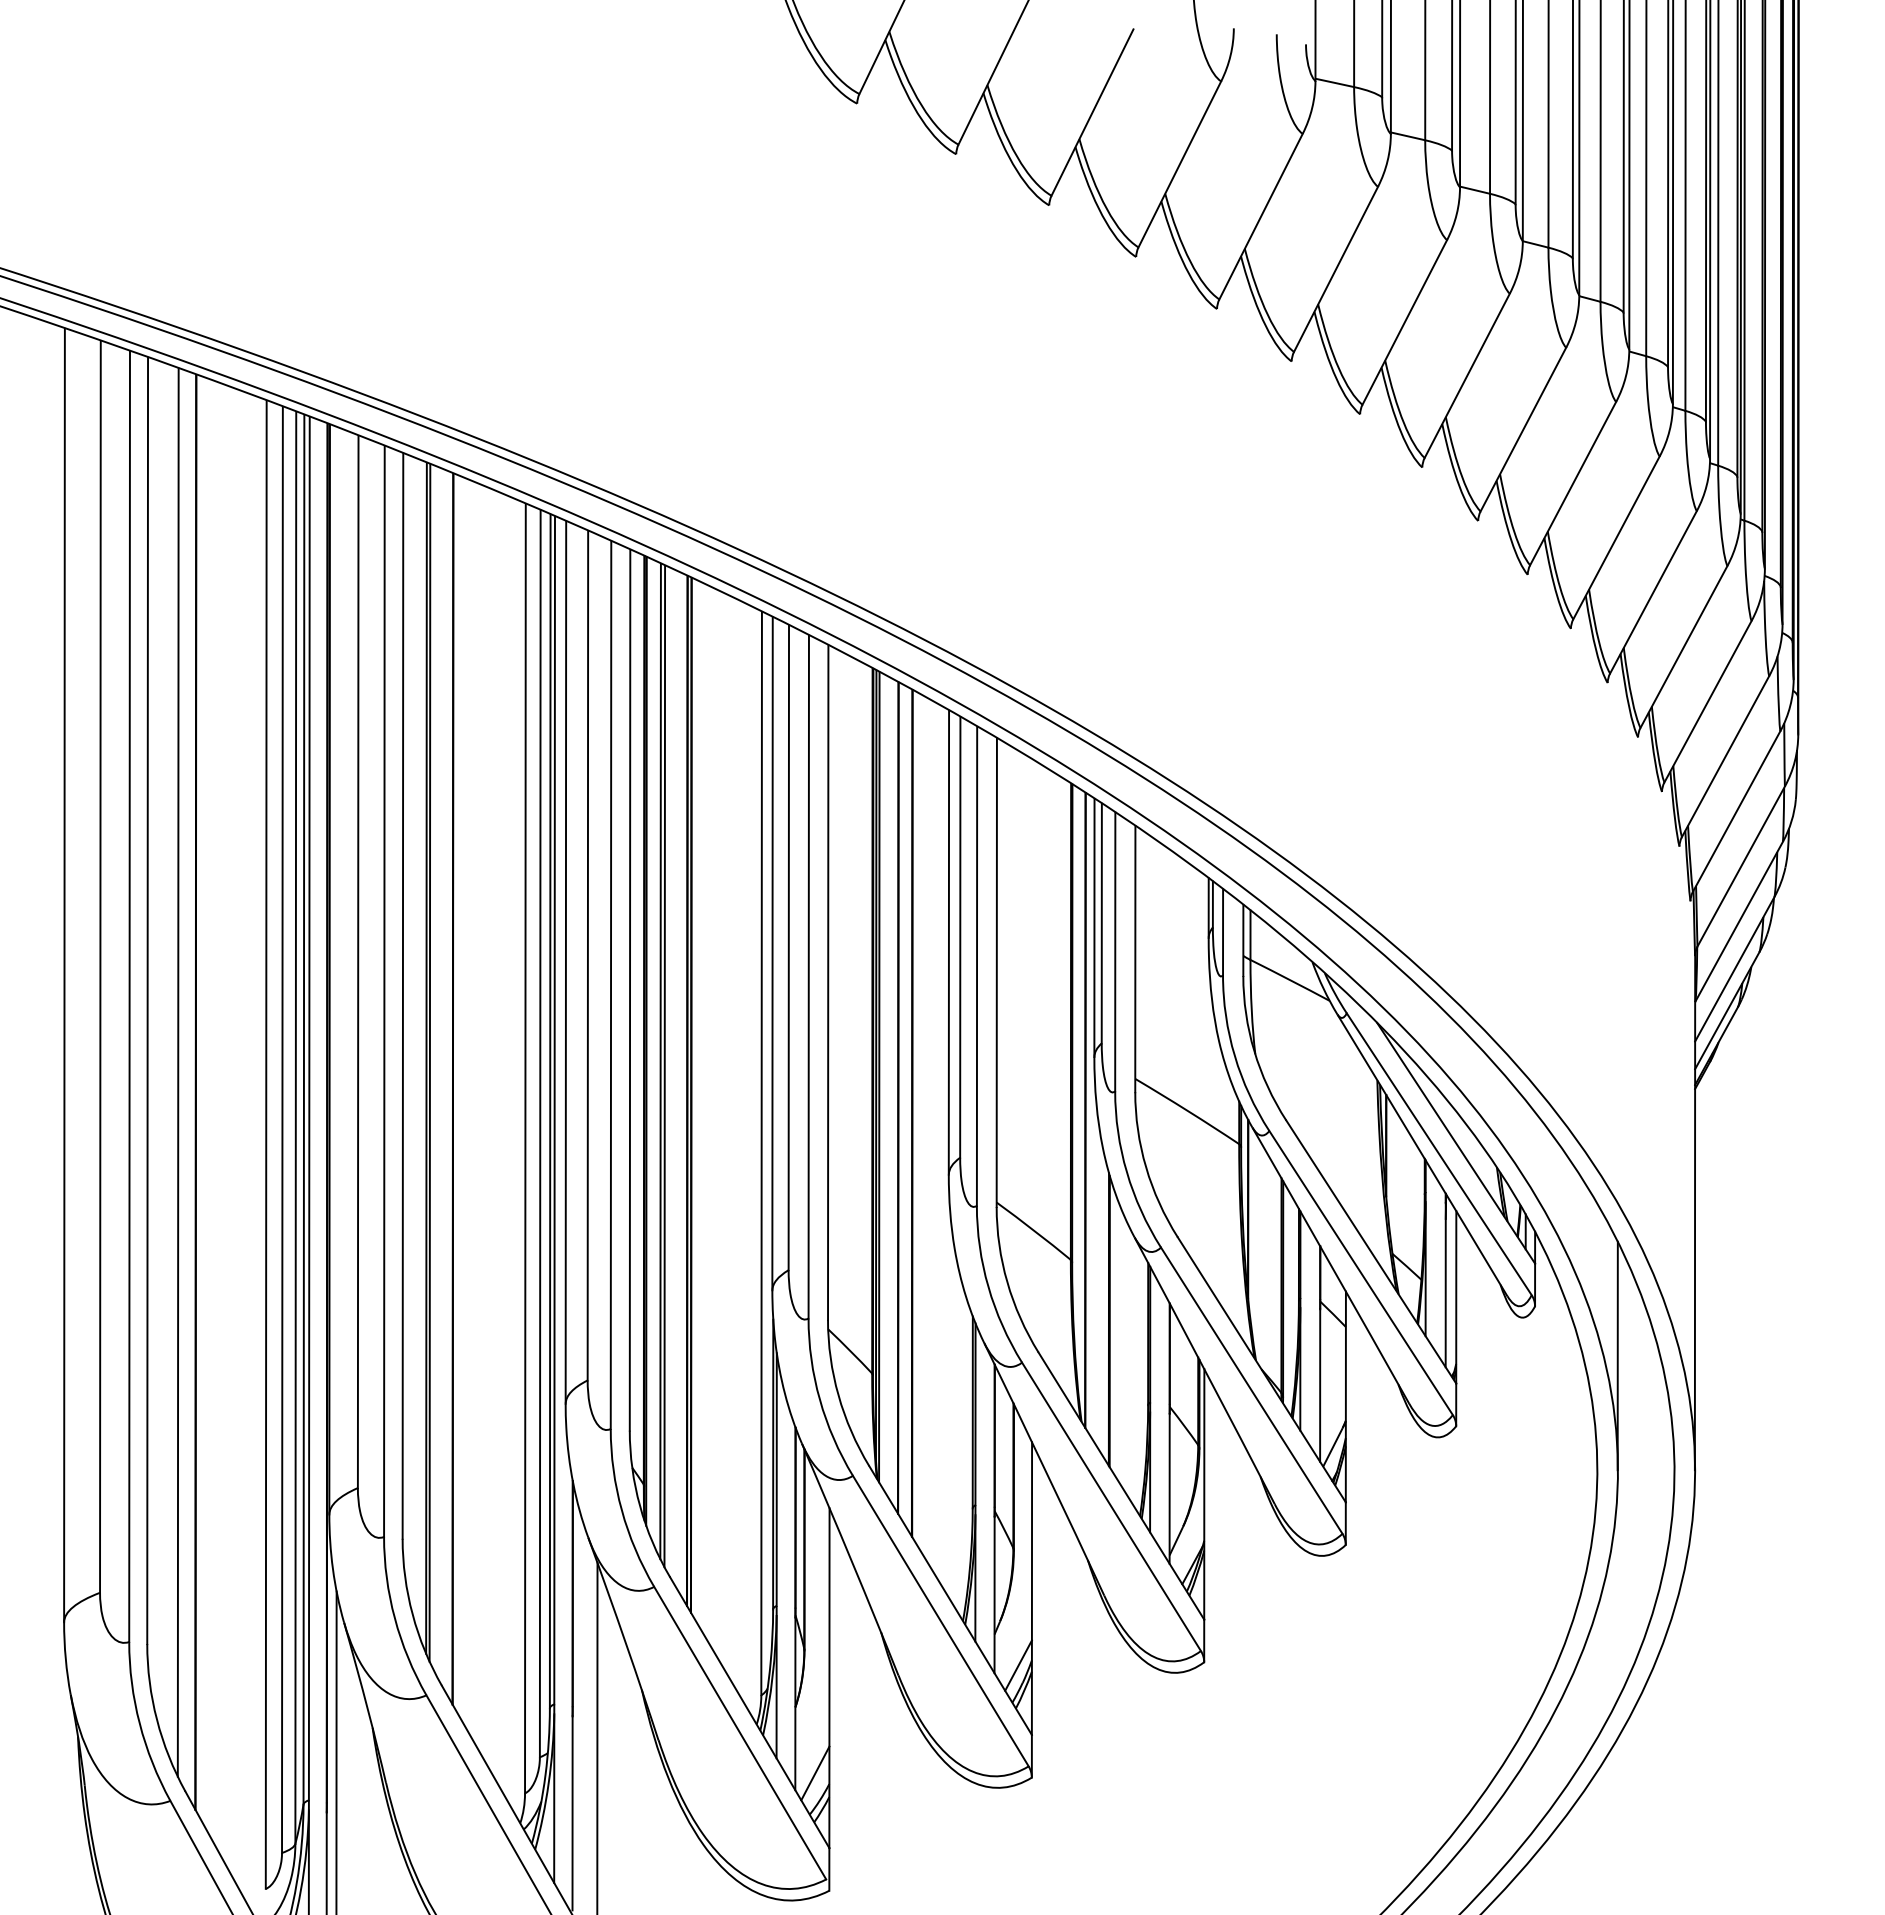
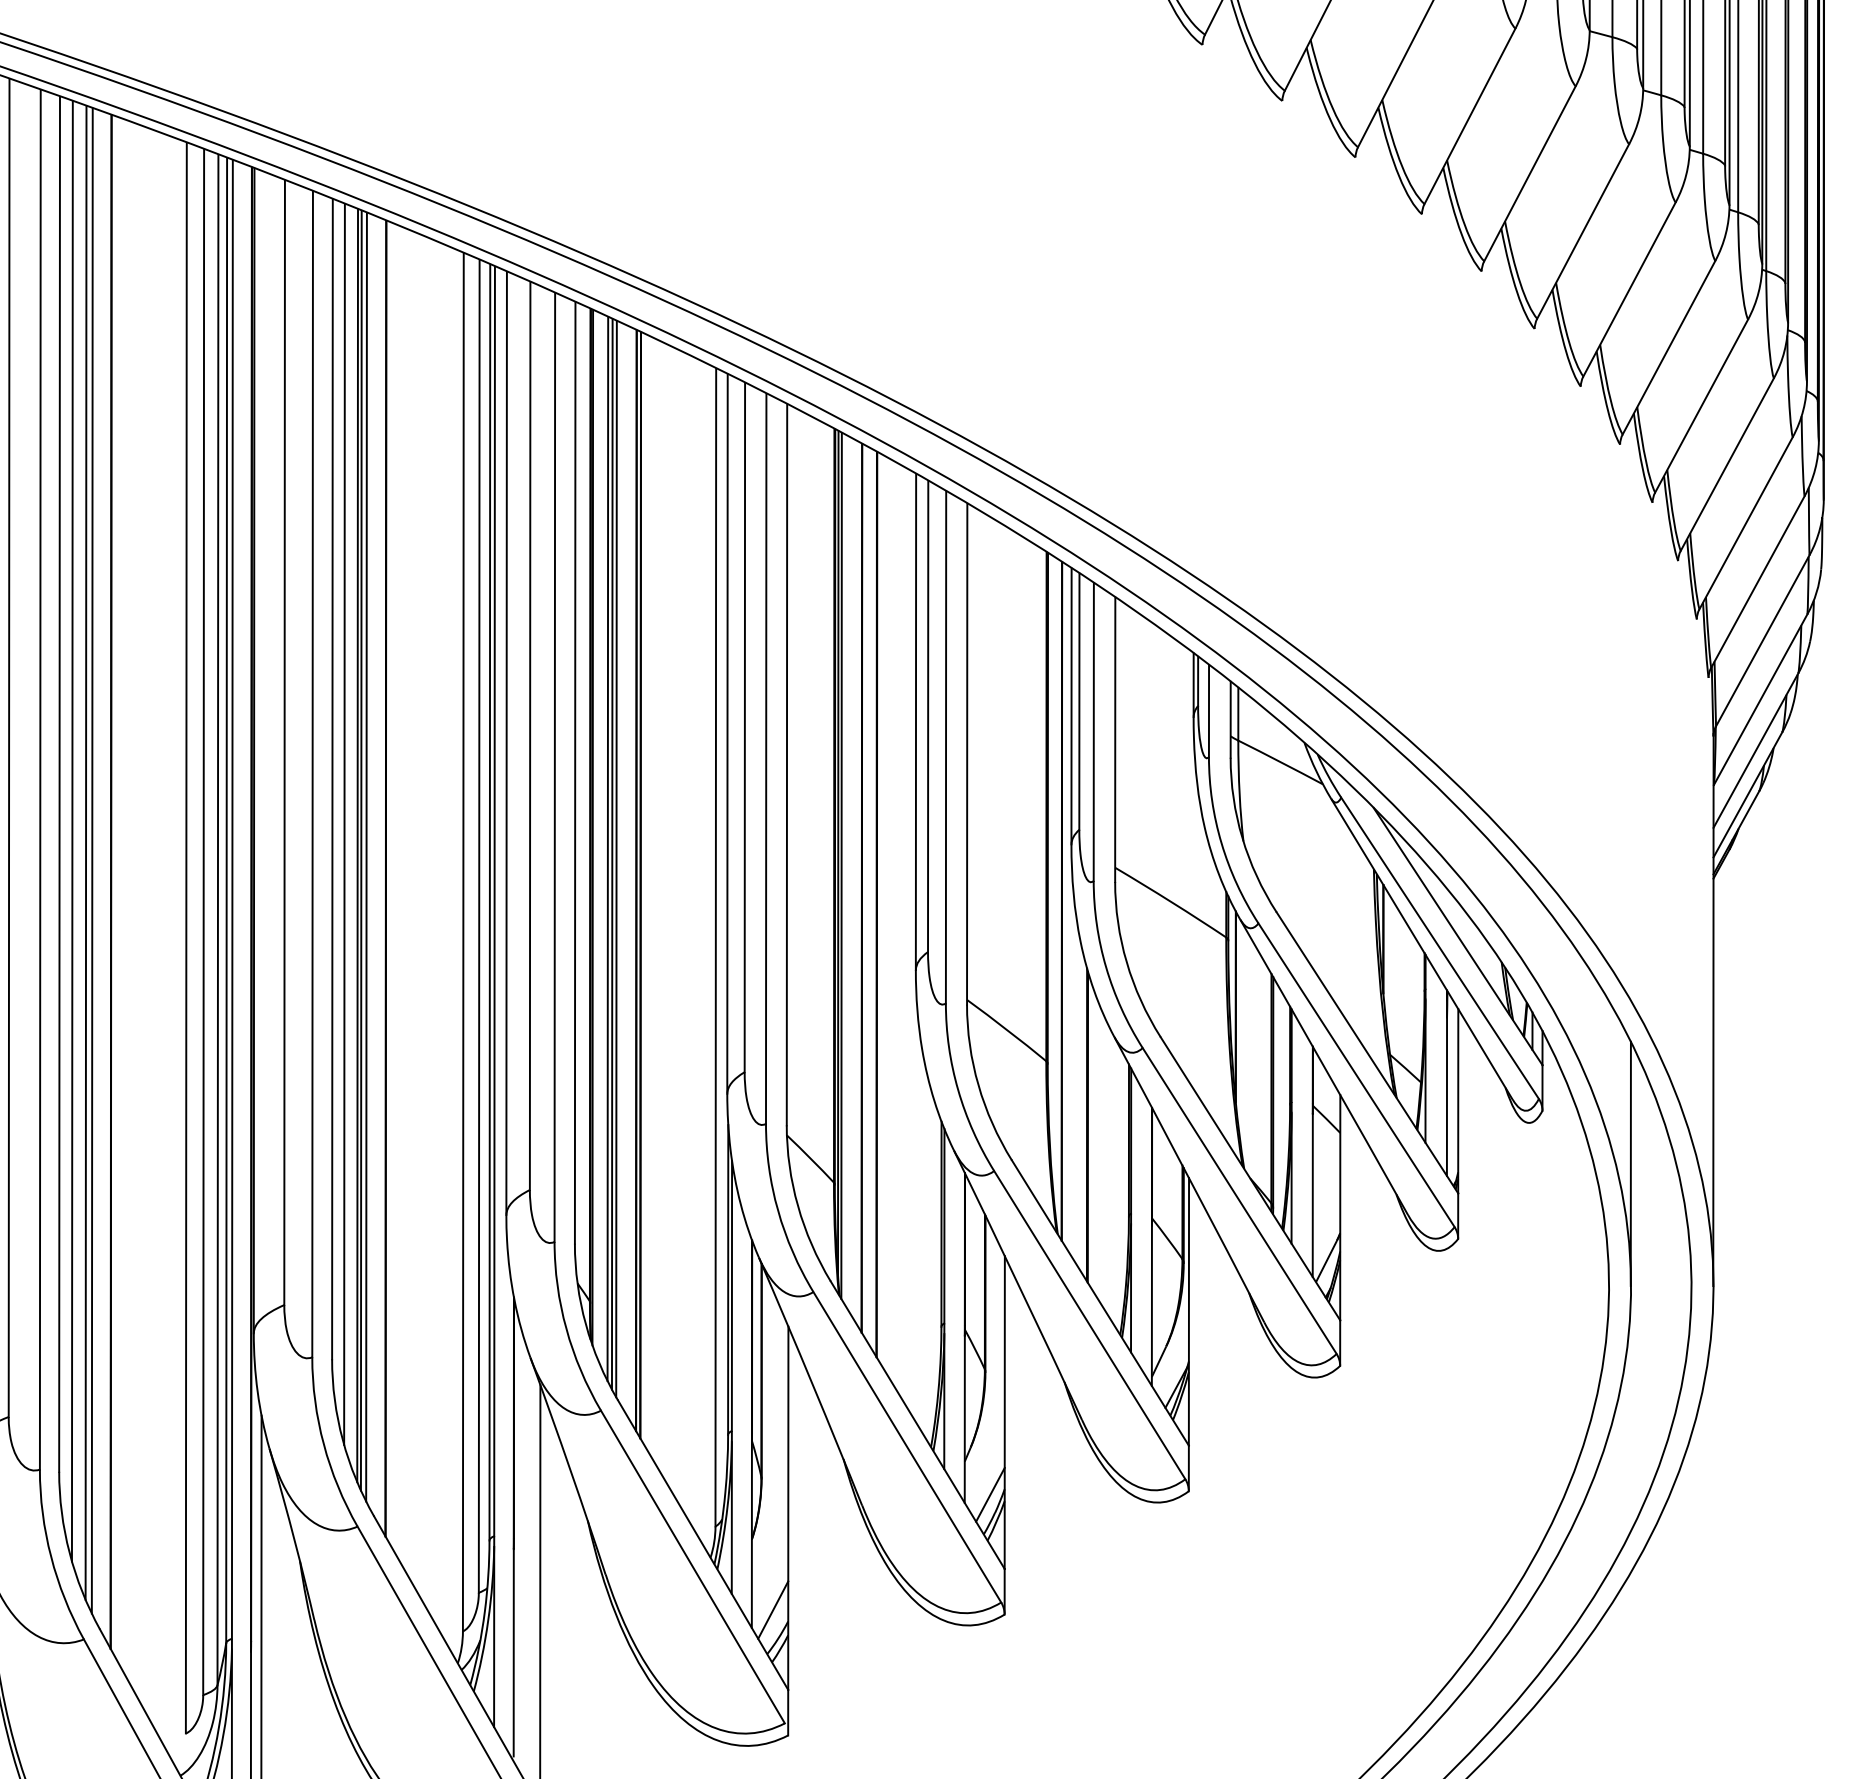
line: (413, 1038) -> (343, 824), added
line: (159, 1045) -> (72, 832), added
line: (172, 1064) -> (86, 852), added
line: (434, 1068) -> (366, 856), added
line: (668, 1070) -> (616, 858), added

